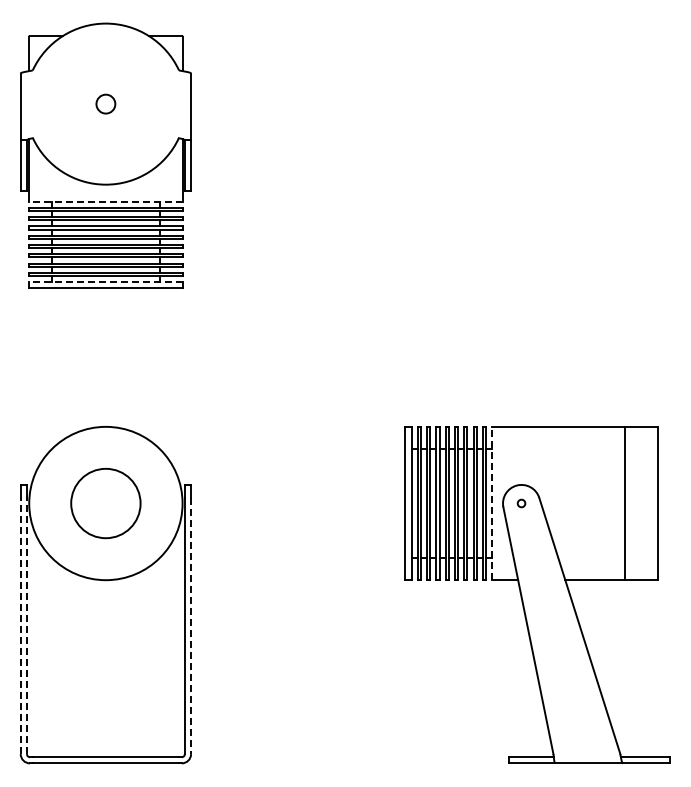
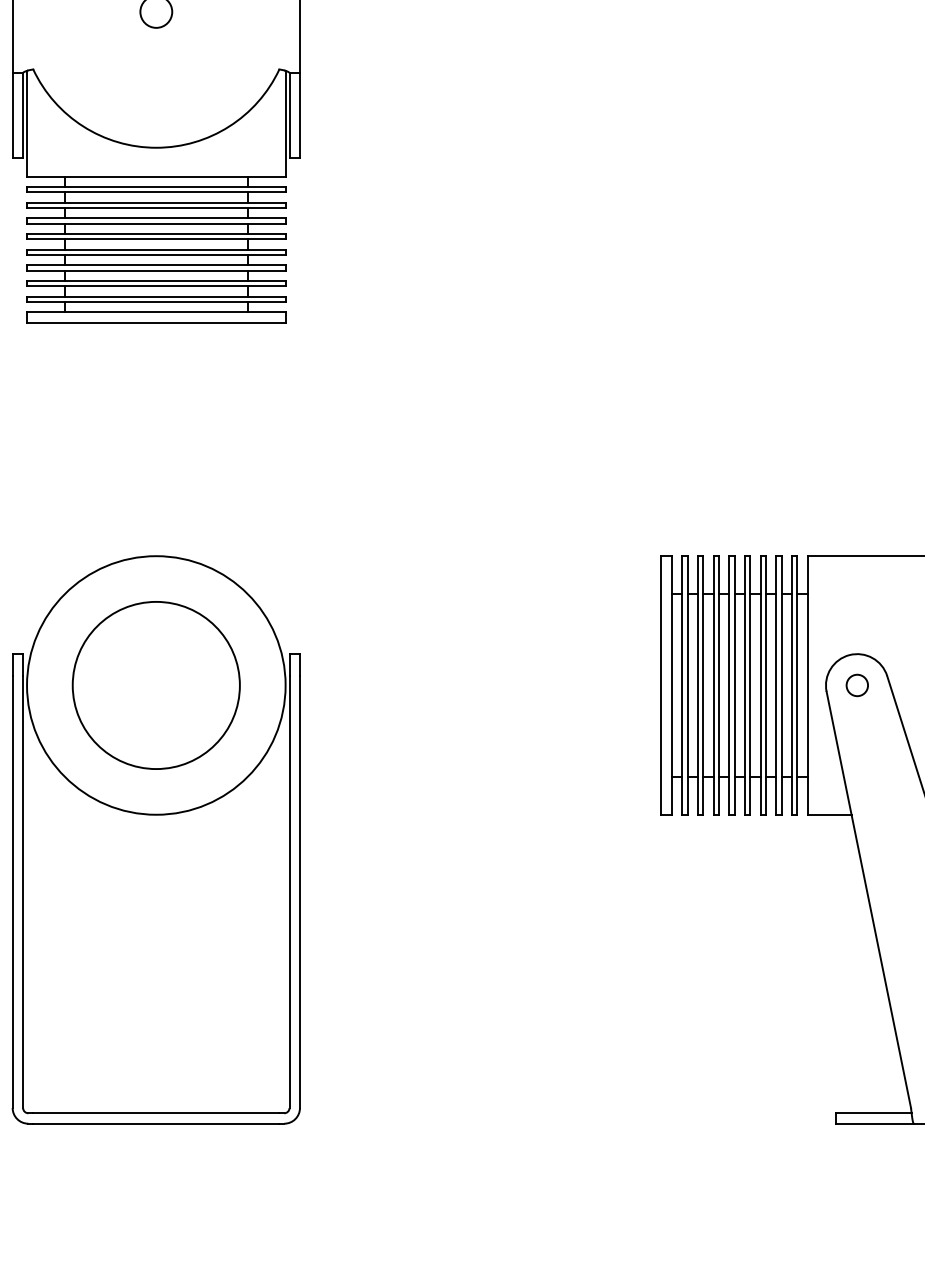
line: (105, 201) -> (155, 176), dashed -> solid
line: (105, 282) -> (155, 312), dashed -> solid
circle: (105, 503) -> (155, 685), size x1.43
line: (492, 503) -> (808, 685), dashed -> solid
circle: (521, 503) -> (857, 685), size x1.67
line: (20, 625) -> (12, 891), dashed -> solid
line: (26, 625) -> (22, 891), dashed -> solid
line: (191, 626) -> (300, 892), dashed -> solid

